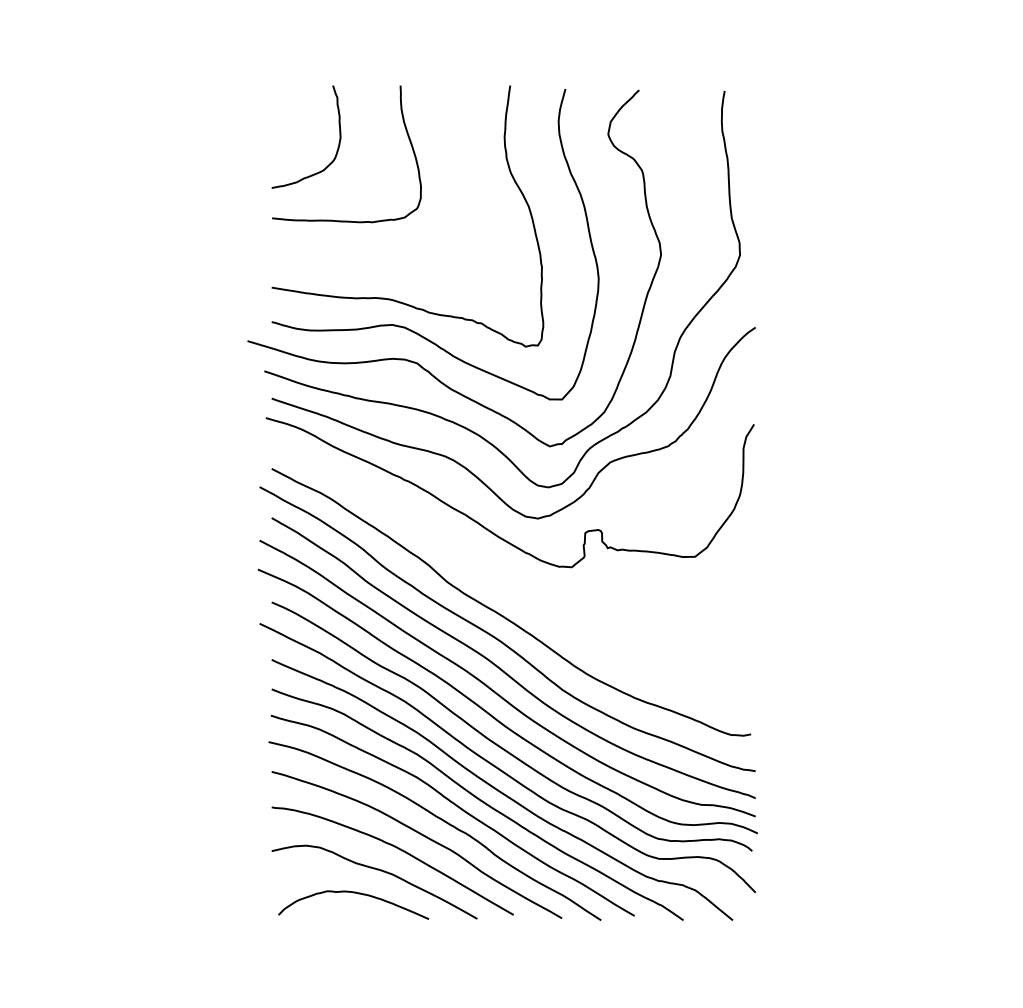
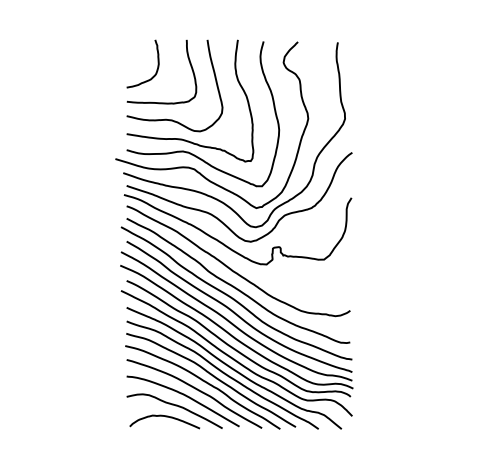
curve: (357, 254) -> (166, 118), added
curve: (496, 575) -> (231, 268), added

